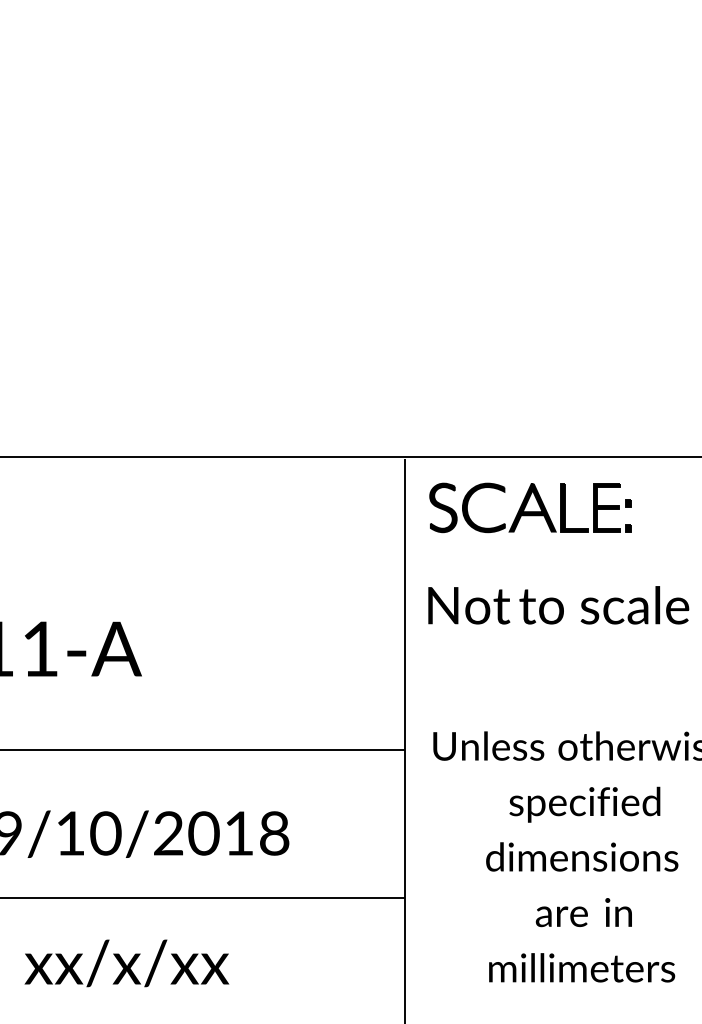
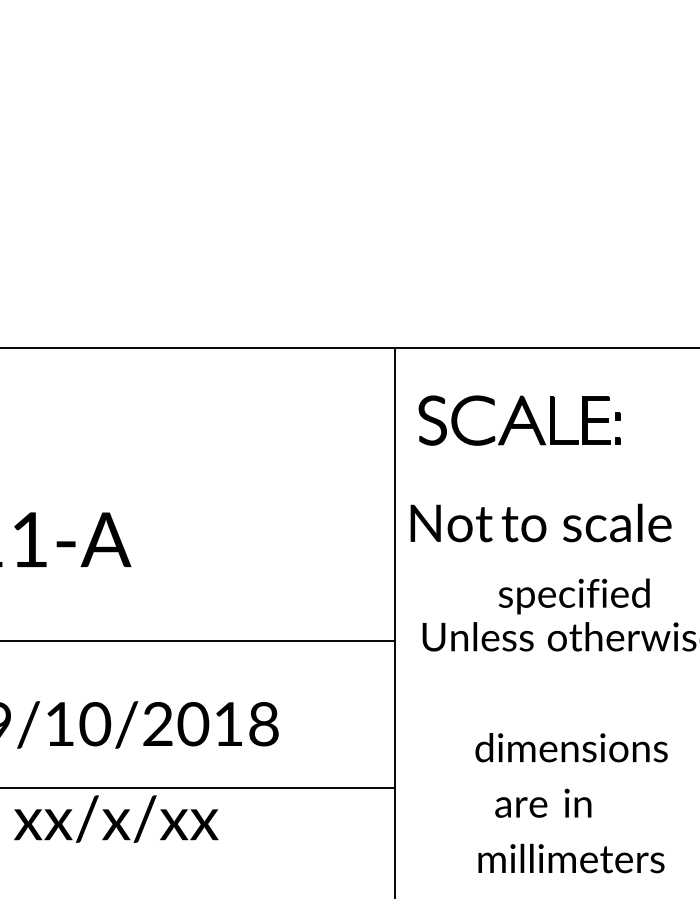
part: (530, 507) -> (519, 420), moved
text: (558, 605) -> (540, 523), moved
text: (584, 804) -> (573, 596), moved
text: (583, 912) -> (542, 803), moved
text: (126, 963) -> (115, 819), moved

